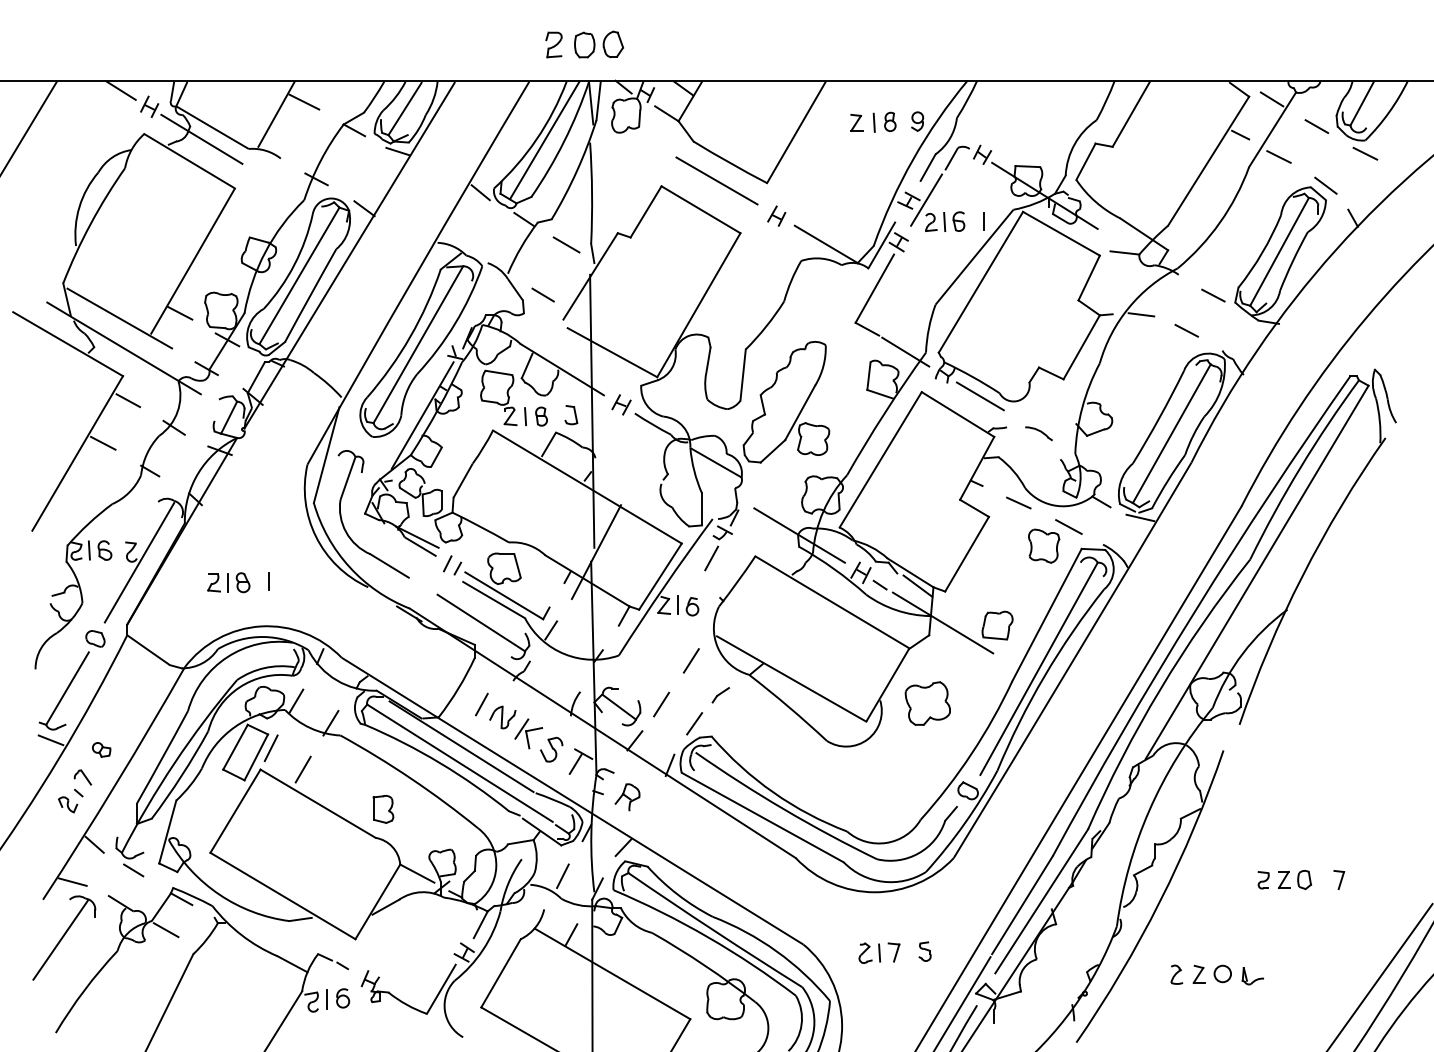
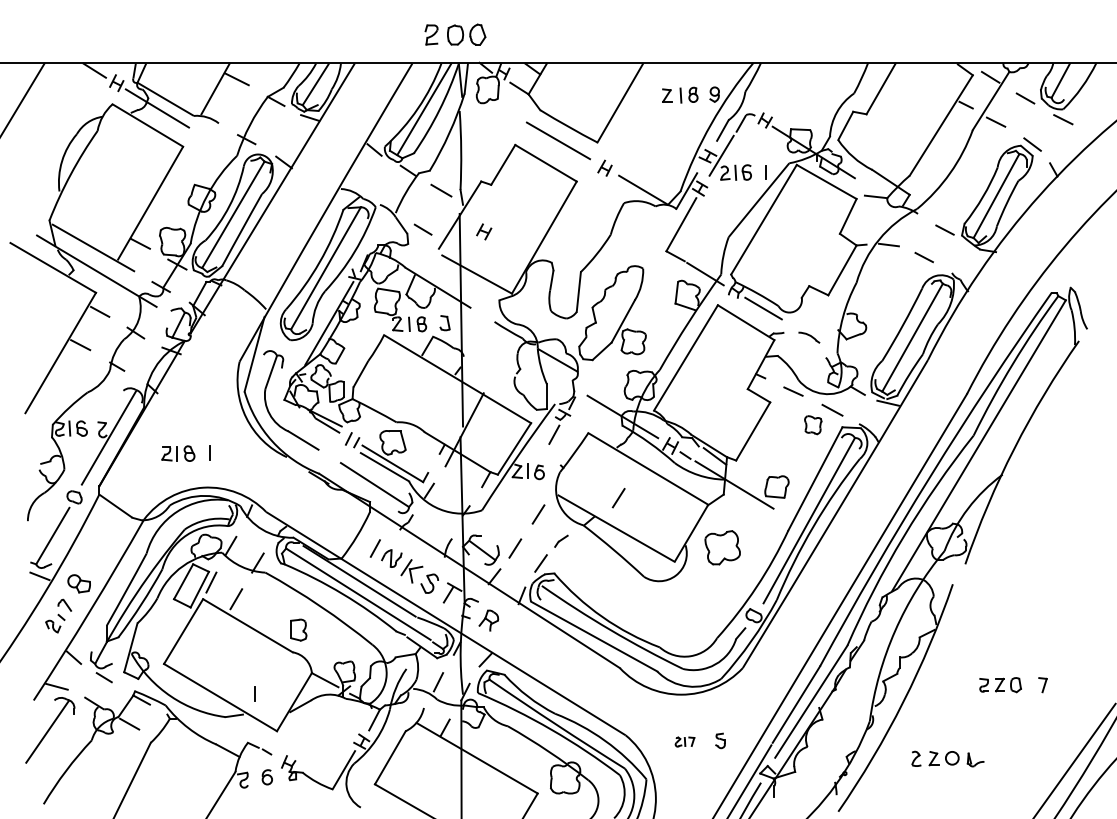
part: (621, 404) -> (484, 231), moved
part: (1044, 545) -> (813, 424), size x0.7
line: (793, 639) -> (618, 497), added
part: (101, 749) -> (79, 583), size x1.6
part: (879, 952) -> (685, 741), size x0.6
line: (326, 999) -> (254, 694), moved

